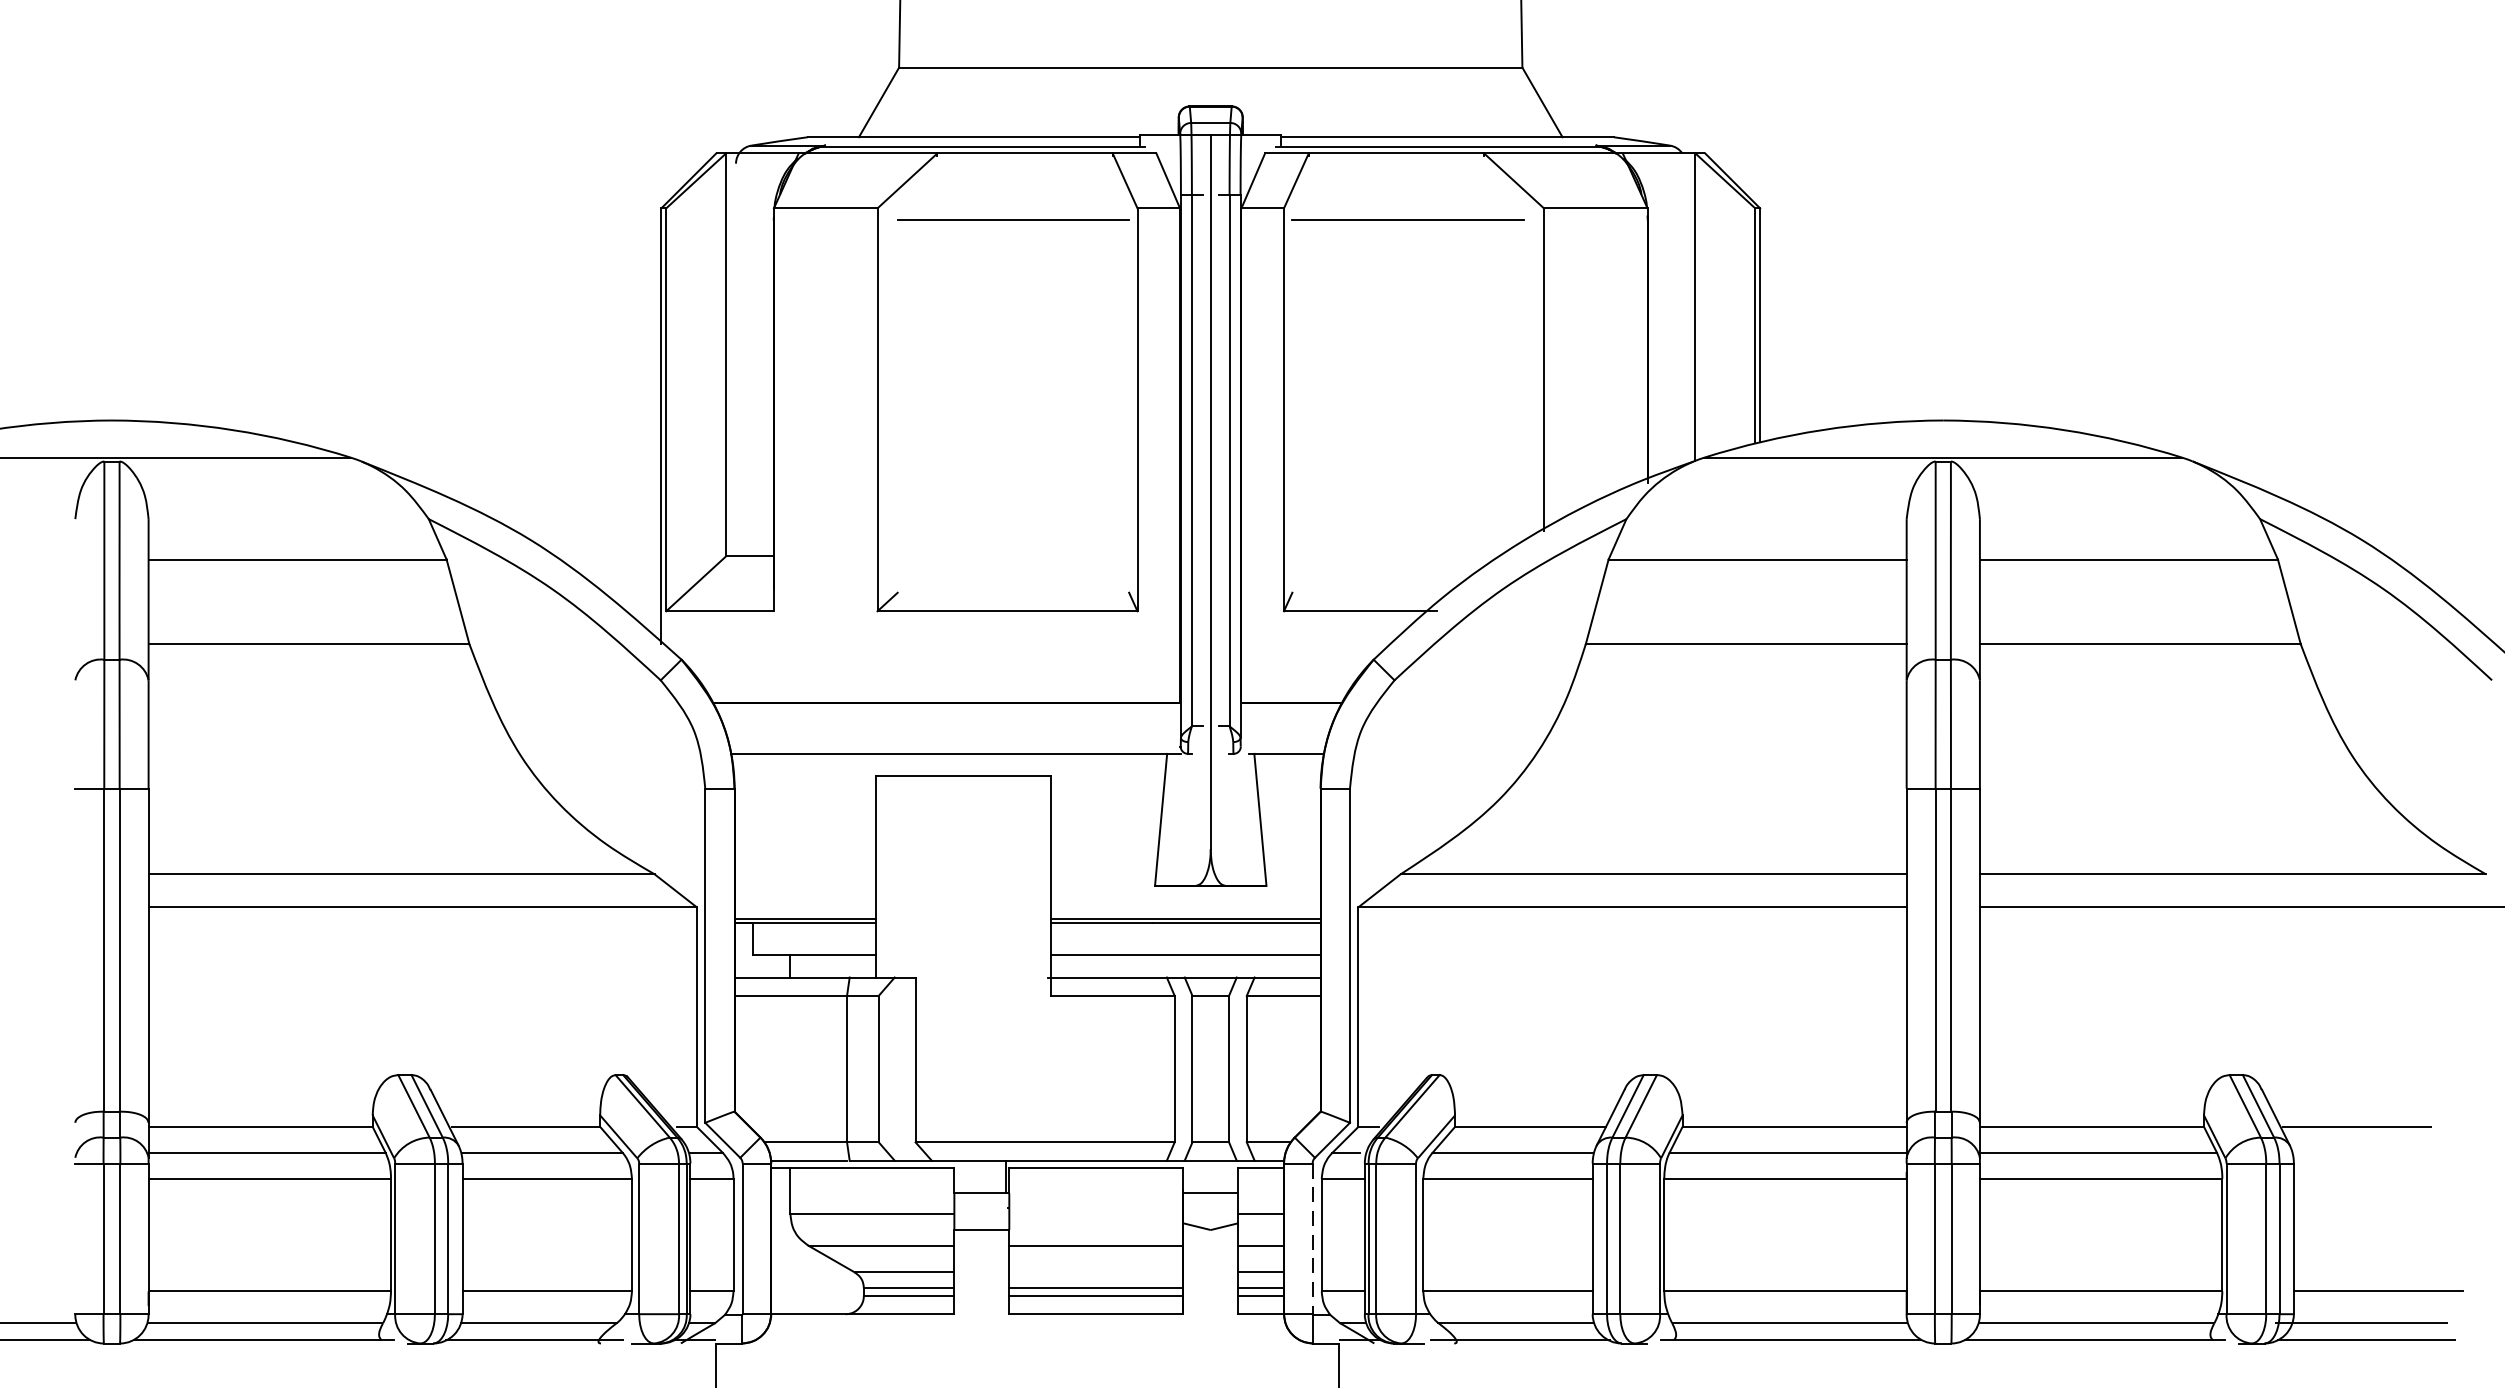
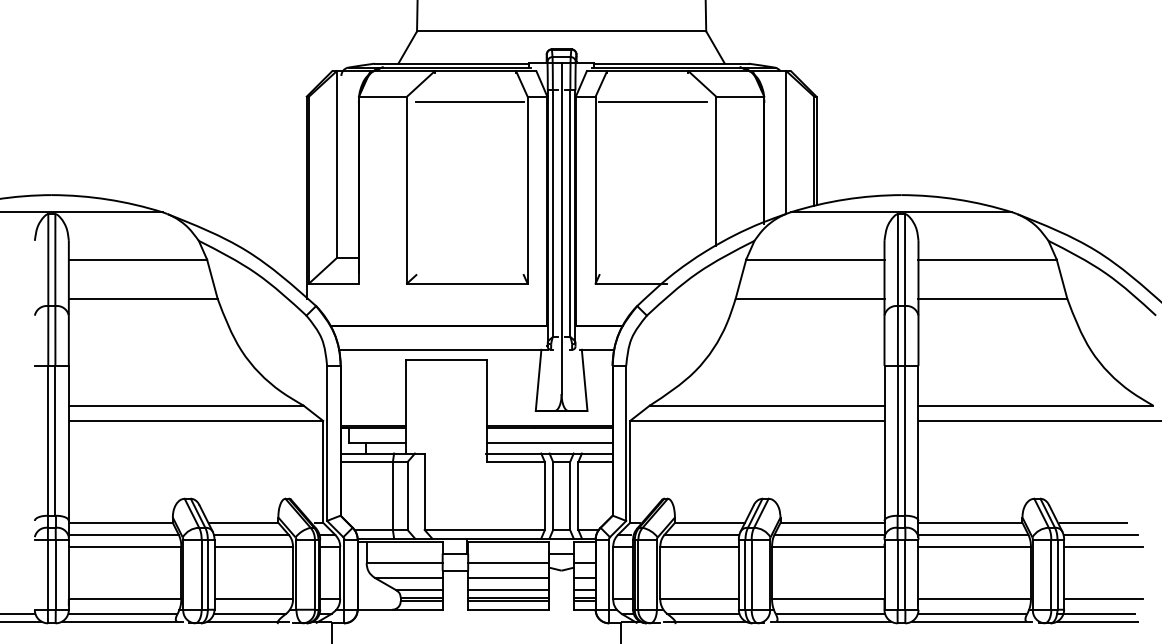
line: (2372, 1152) -> (1100, 534), added
line: (2378, 1177) -> (1103, 546), added
line: (1096, 1214) -> (508, 563), added
line: (1311, 1238) -> (608, 574), dashed -> solid
line: (1096, 1272) -> (508, 590), added

